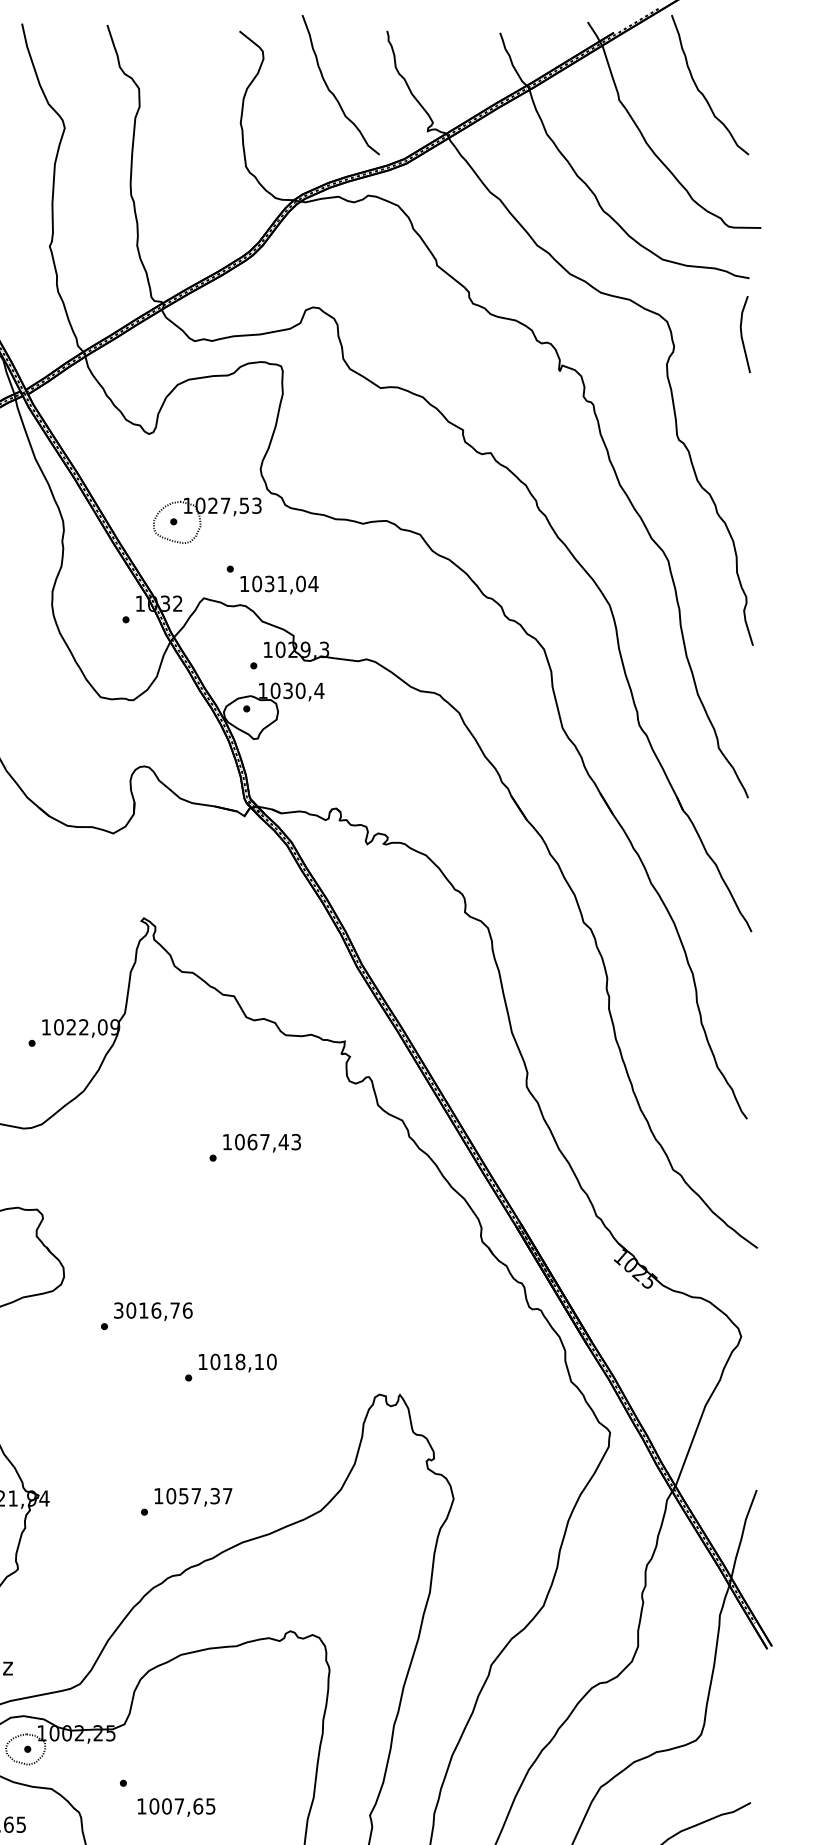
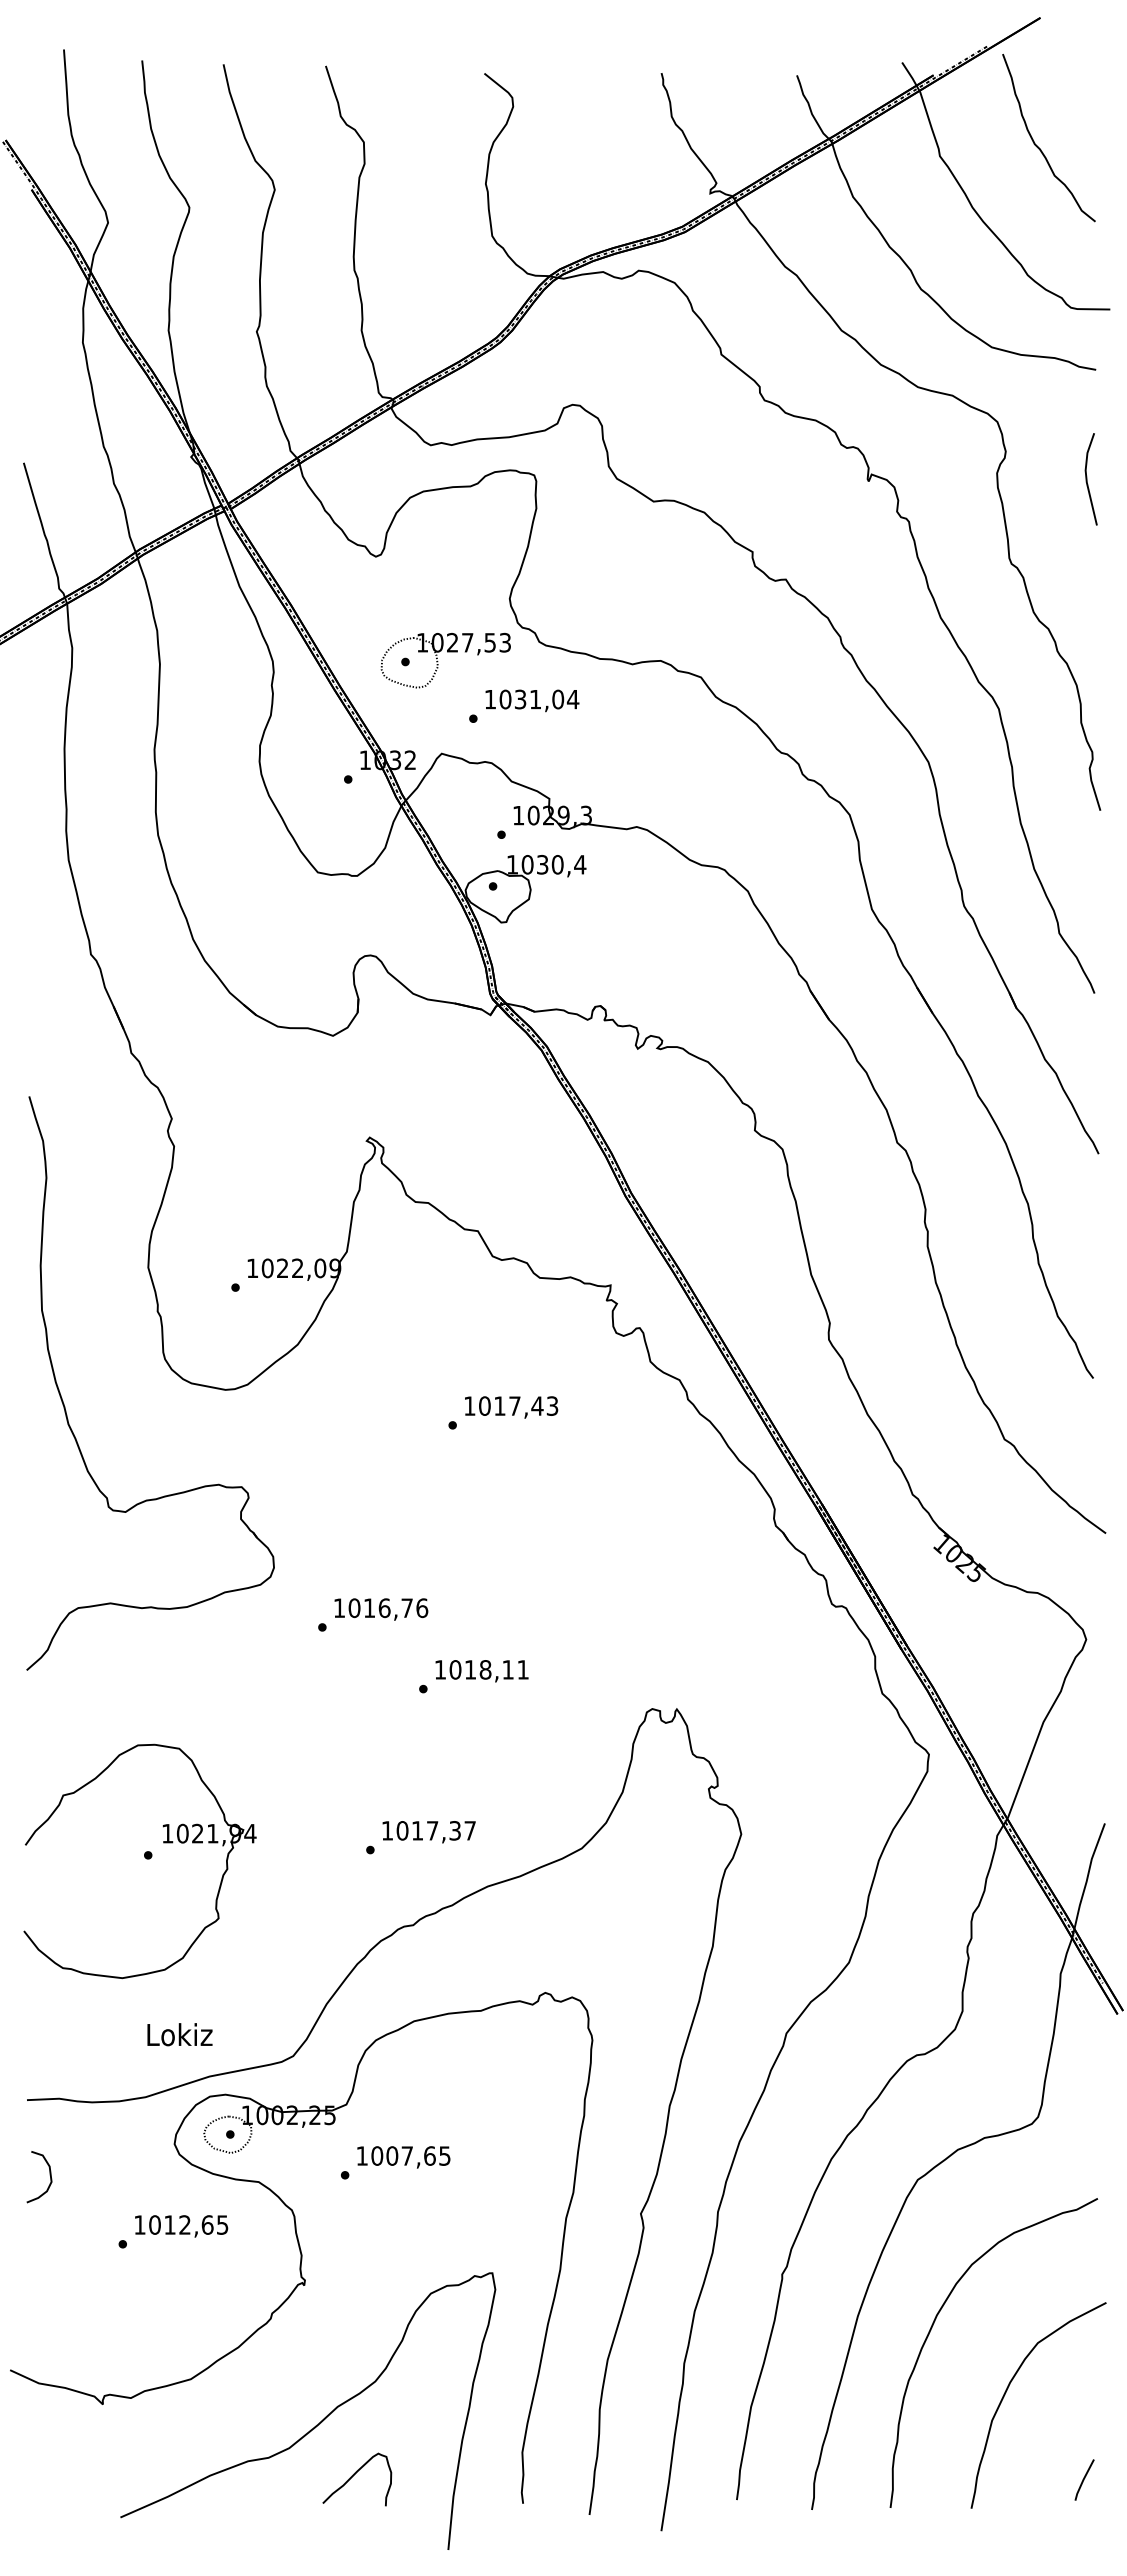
curve: (332, 92) -> (596, 147), removed
line: (742, 334) -> (1087, 479), moved
text: (279, 584) -> (532, 700), moved
text: (252, 1141) -> (499, 1405), 1067,43 -> 1017,43
text: (118, 1310) -> (339, 1608), 3016,76 -> 1016,76
text: (272, 1361) -> (523, 1669), 1018,10 -> 1018,11
text: (183, 1495) -> (417, 1830), 1057,37 -> 1017,37
text: (176, 1807) -> (403, 2157), moved

